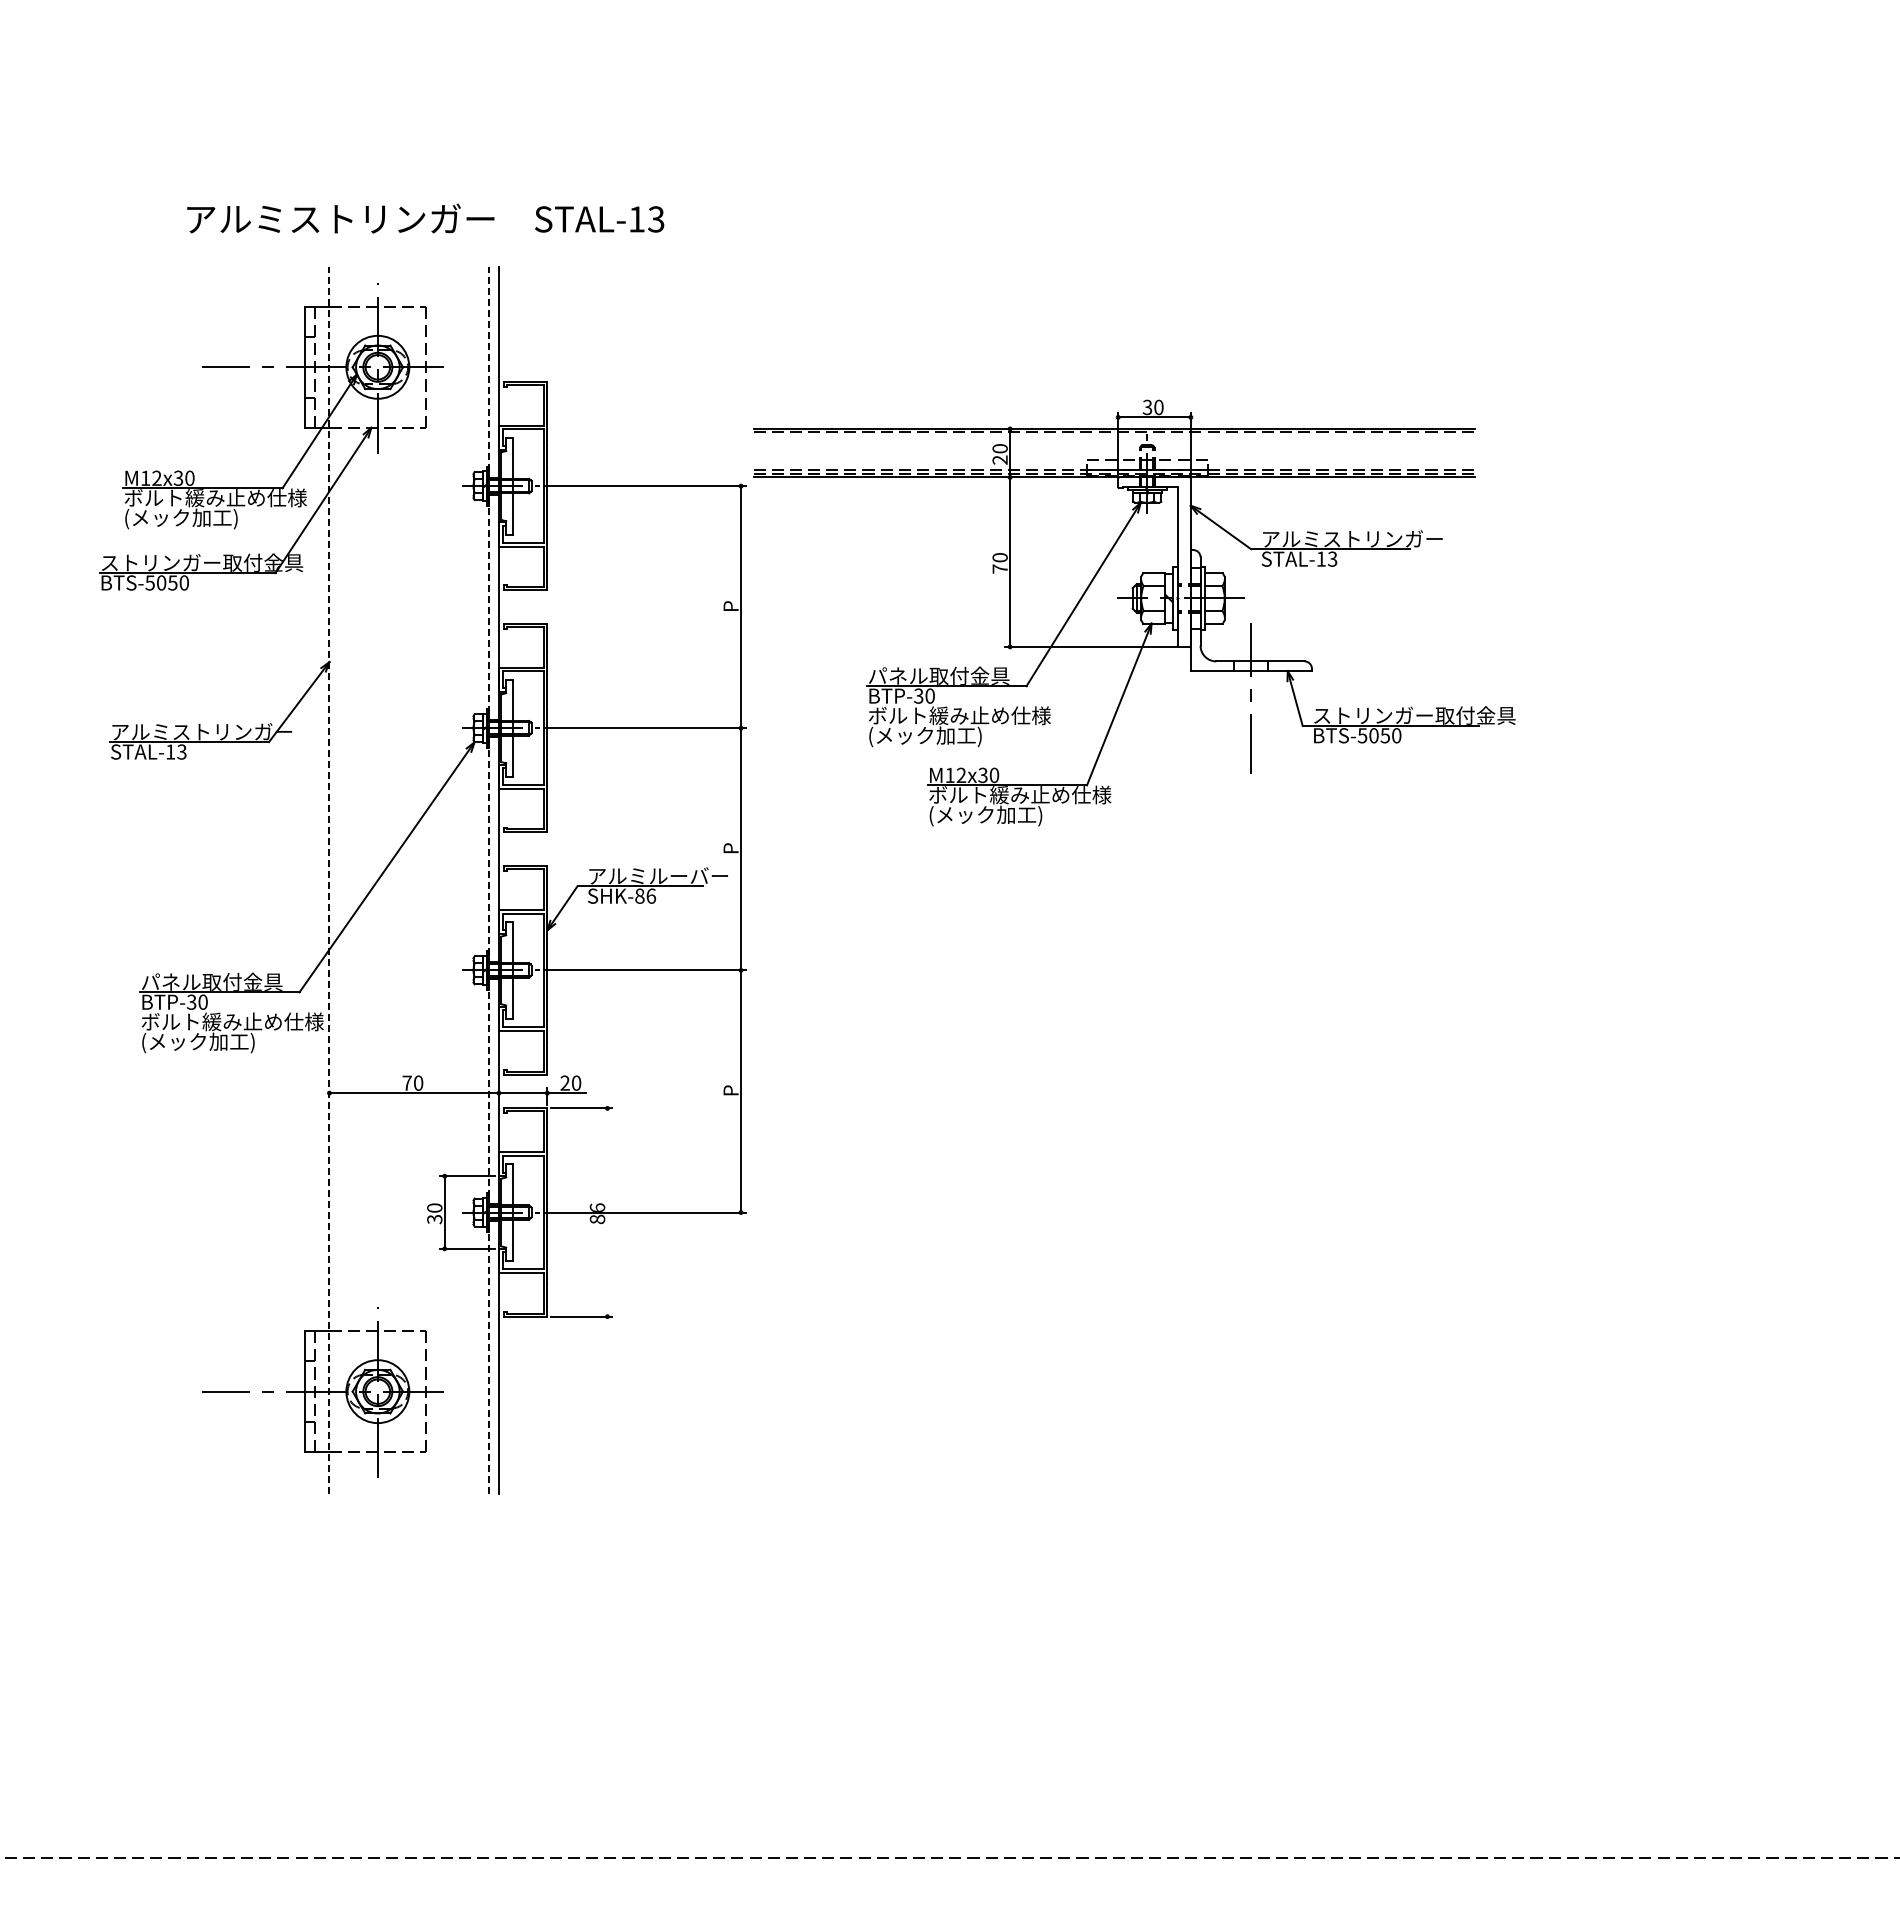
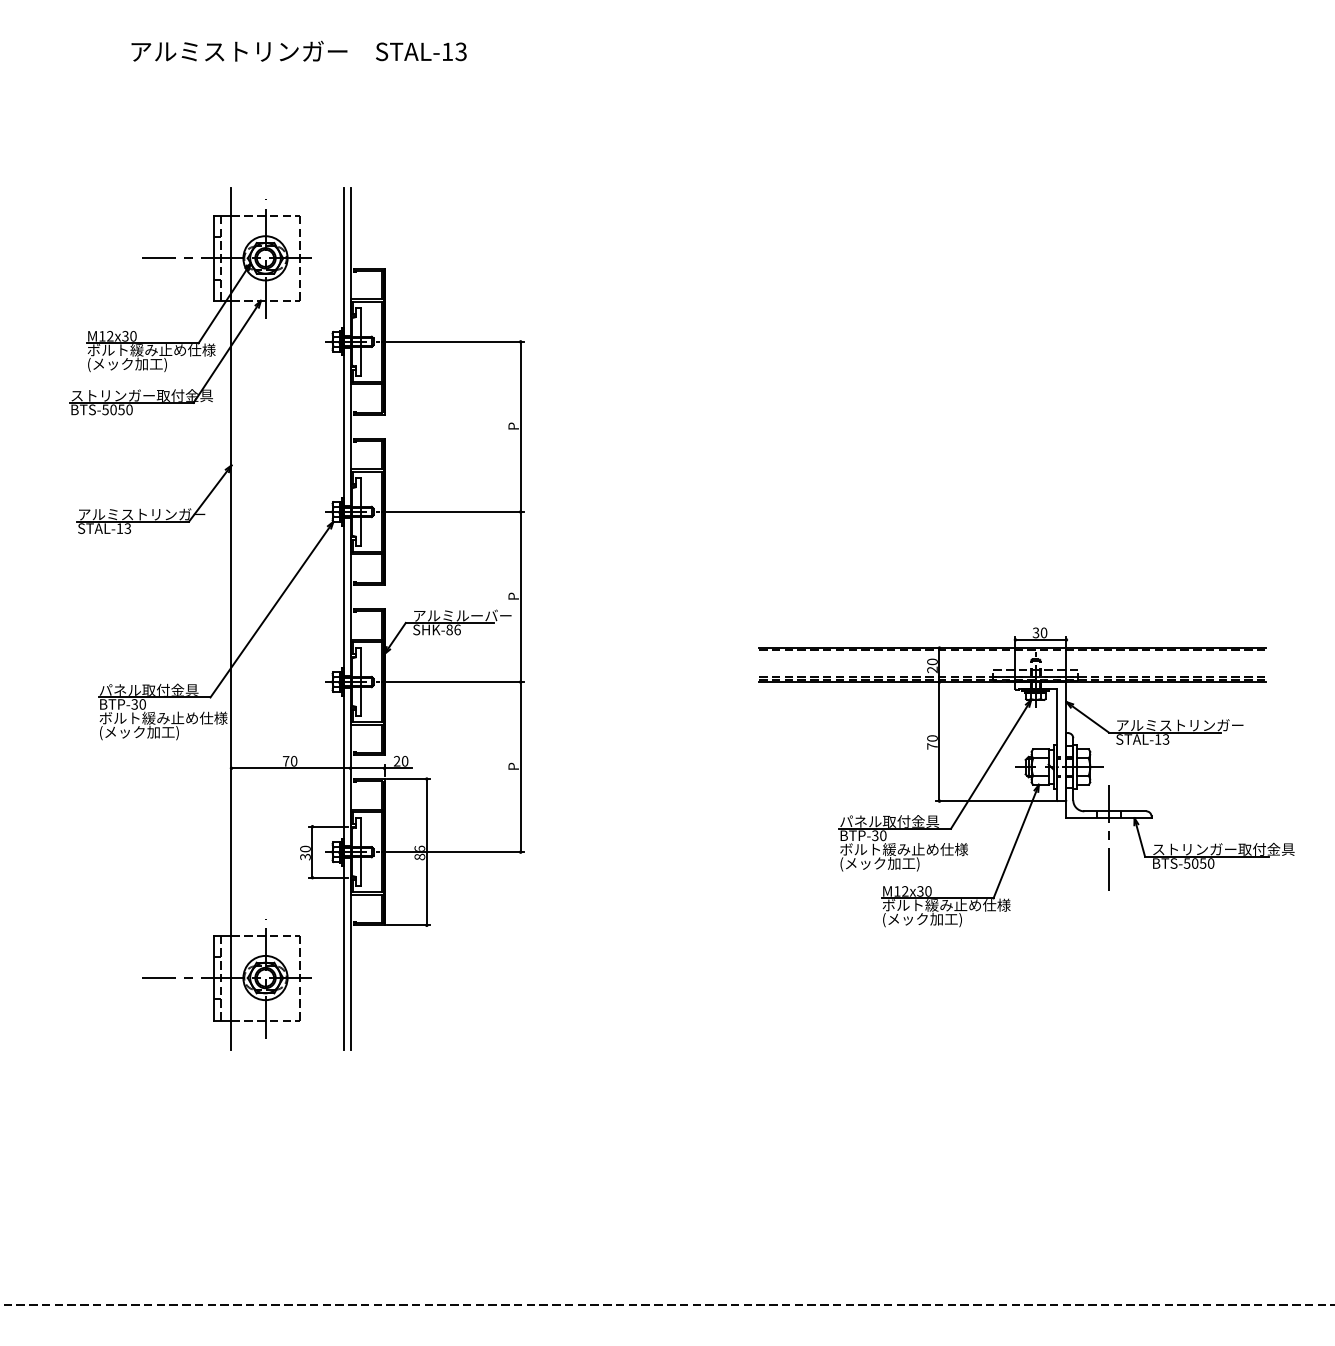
text: (425, 218) -> (298, 51), moved
part: (1134, 612) -> (1026, 776), moved
line: (329, 880) -> (231, 618), dashed -> solid
line: (489, 880) -> (343, 618), dashed -> solid
line: (607, 1212) -> (426, 852), added

